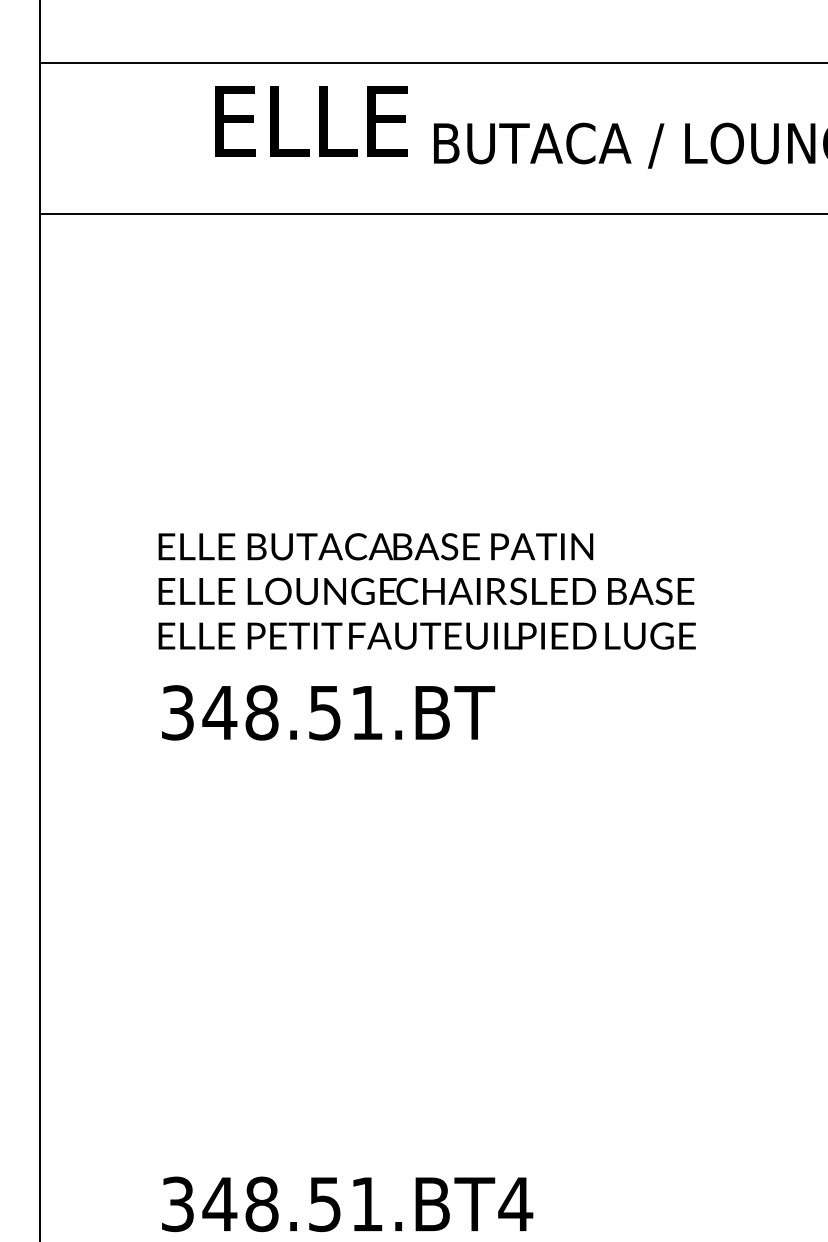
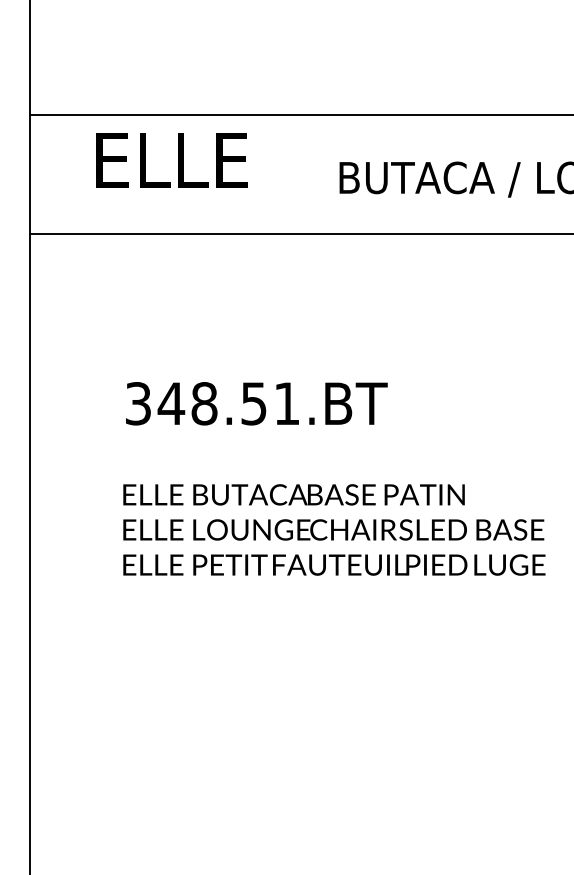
text: (311, 121) -> (171, 160), moved
text: (328, 712) -> (256, 403), moved

